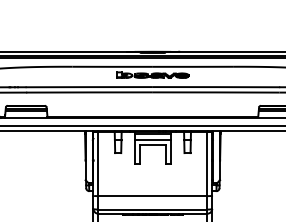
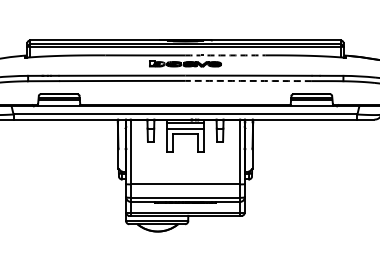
arc: (192, 66) -> (225, 55), solid -> dashed
arc: (216, 91) -> (248, 80), solid -> dashed

